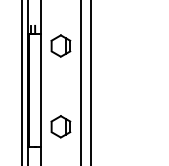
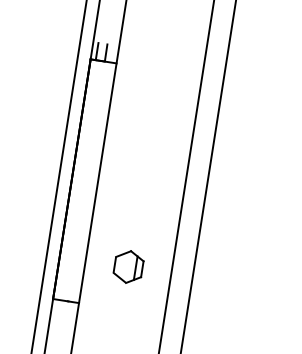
part: (60, 45) -> (154, 94), removed
part: (60, 126) -> (127, 266), size x0.7

